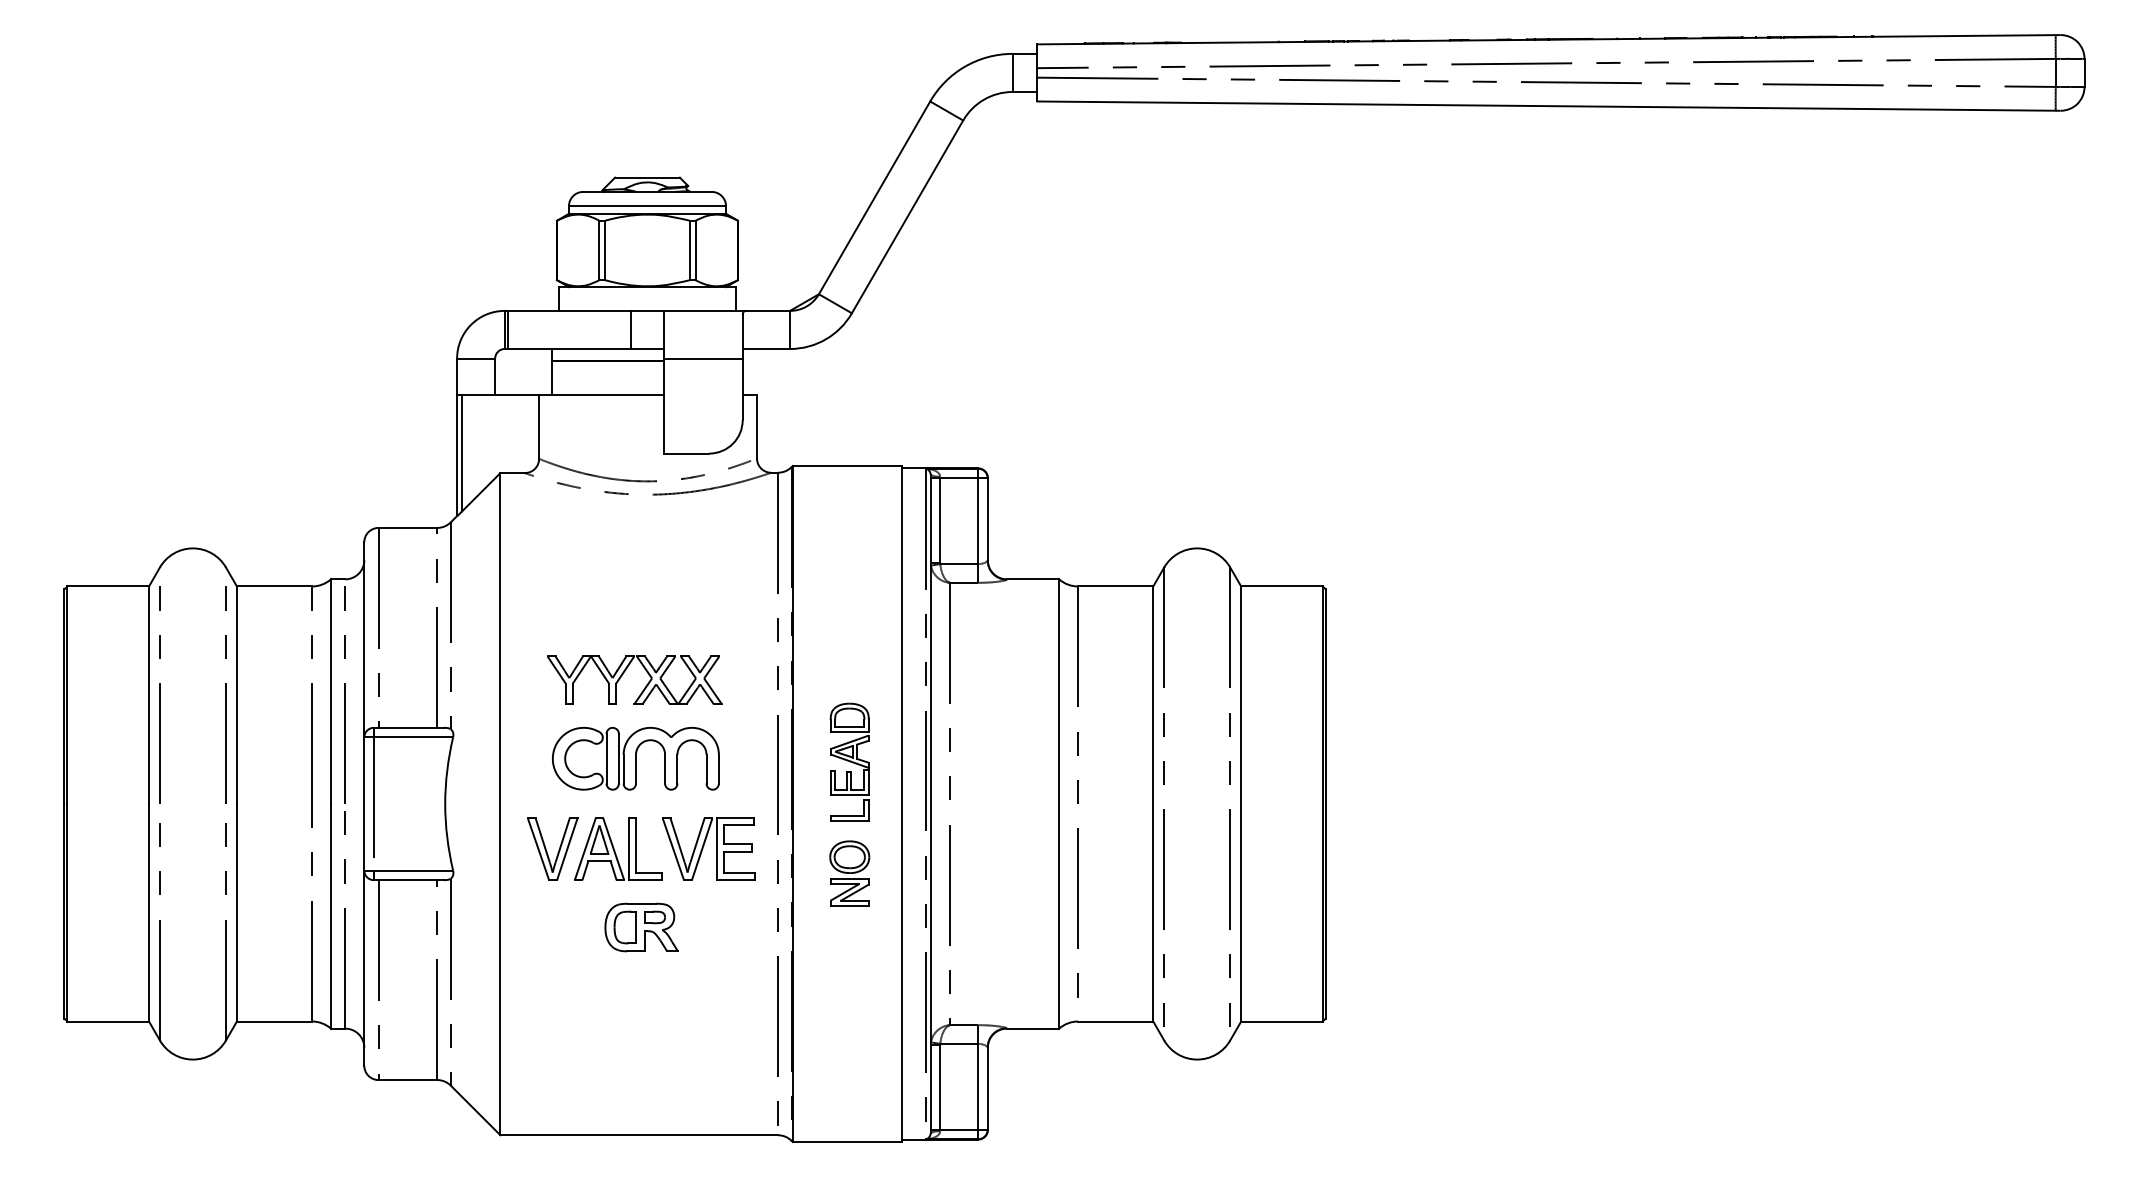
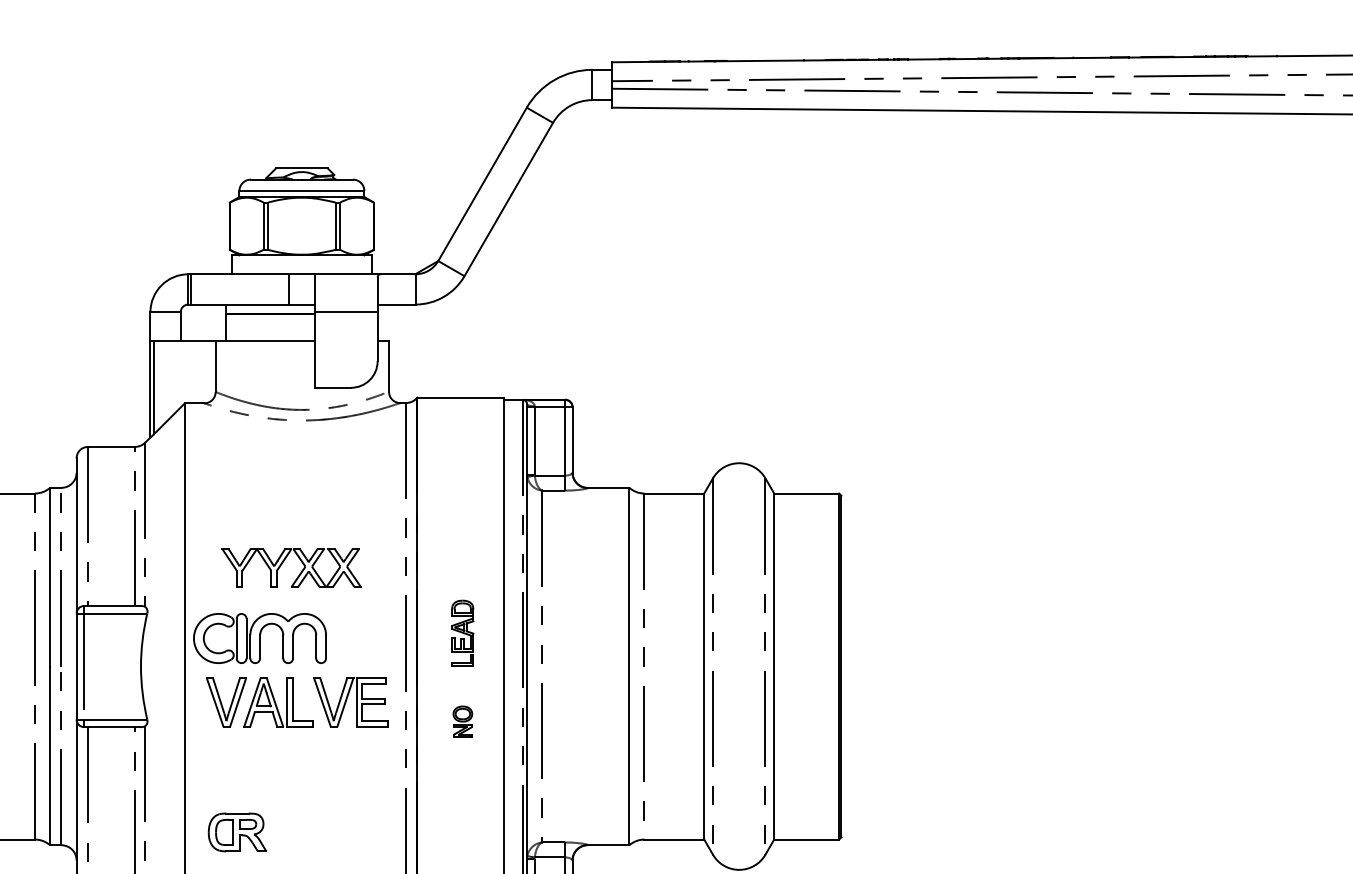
part: (635, 758) -> (259, 638), moved
part: (849, 761) -> (462, 632), size x0.7
part: (849, 873) -> (462, 721), size x0.6
part: (641, 927) -> (237, 832), moved

